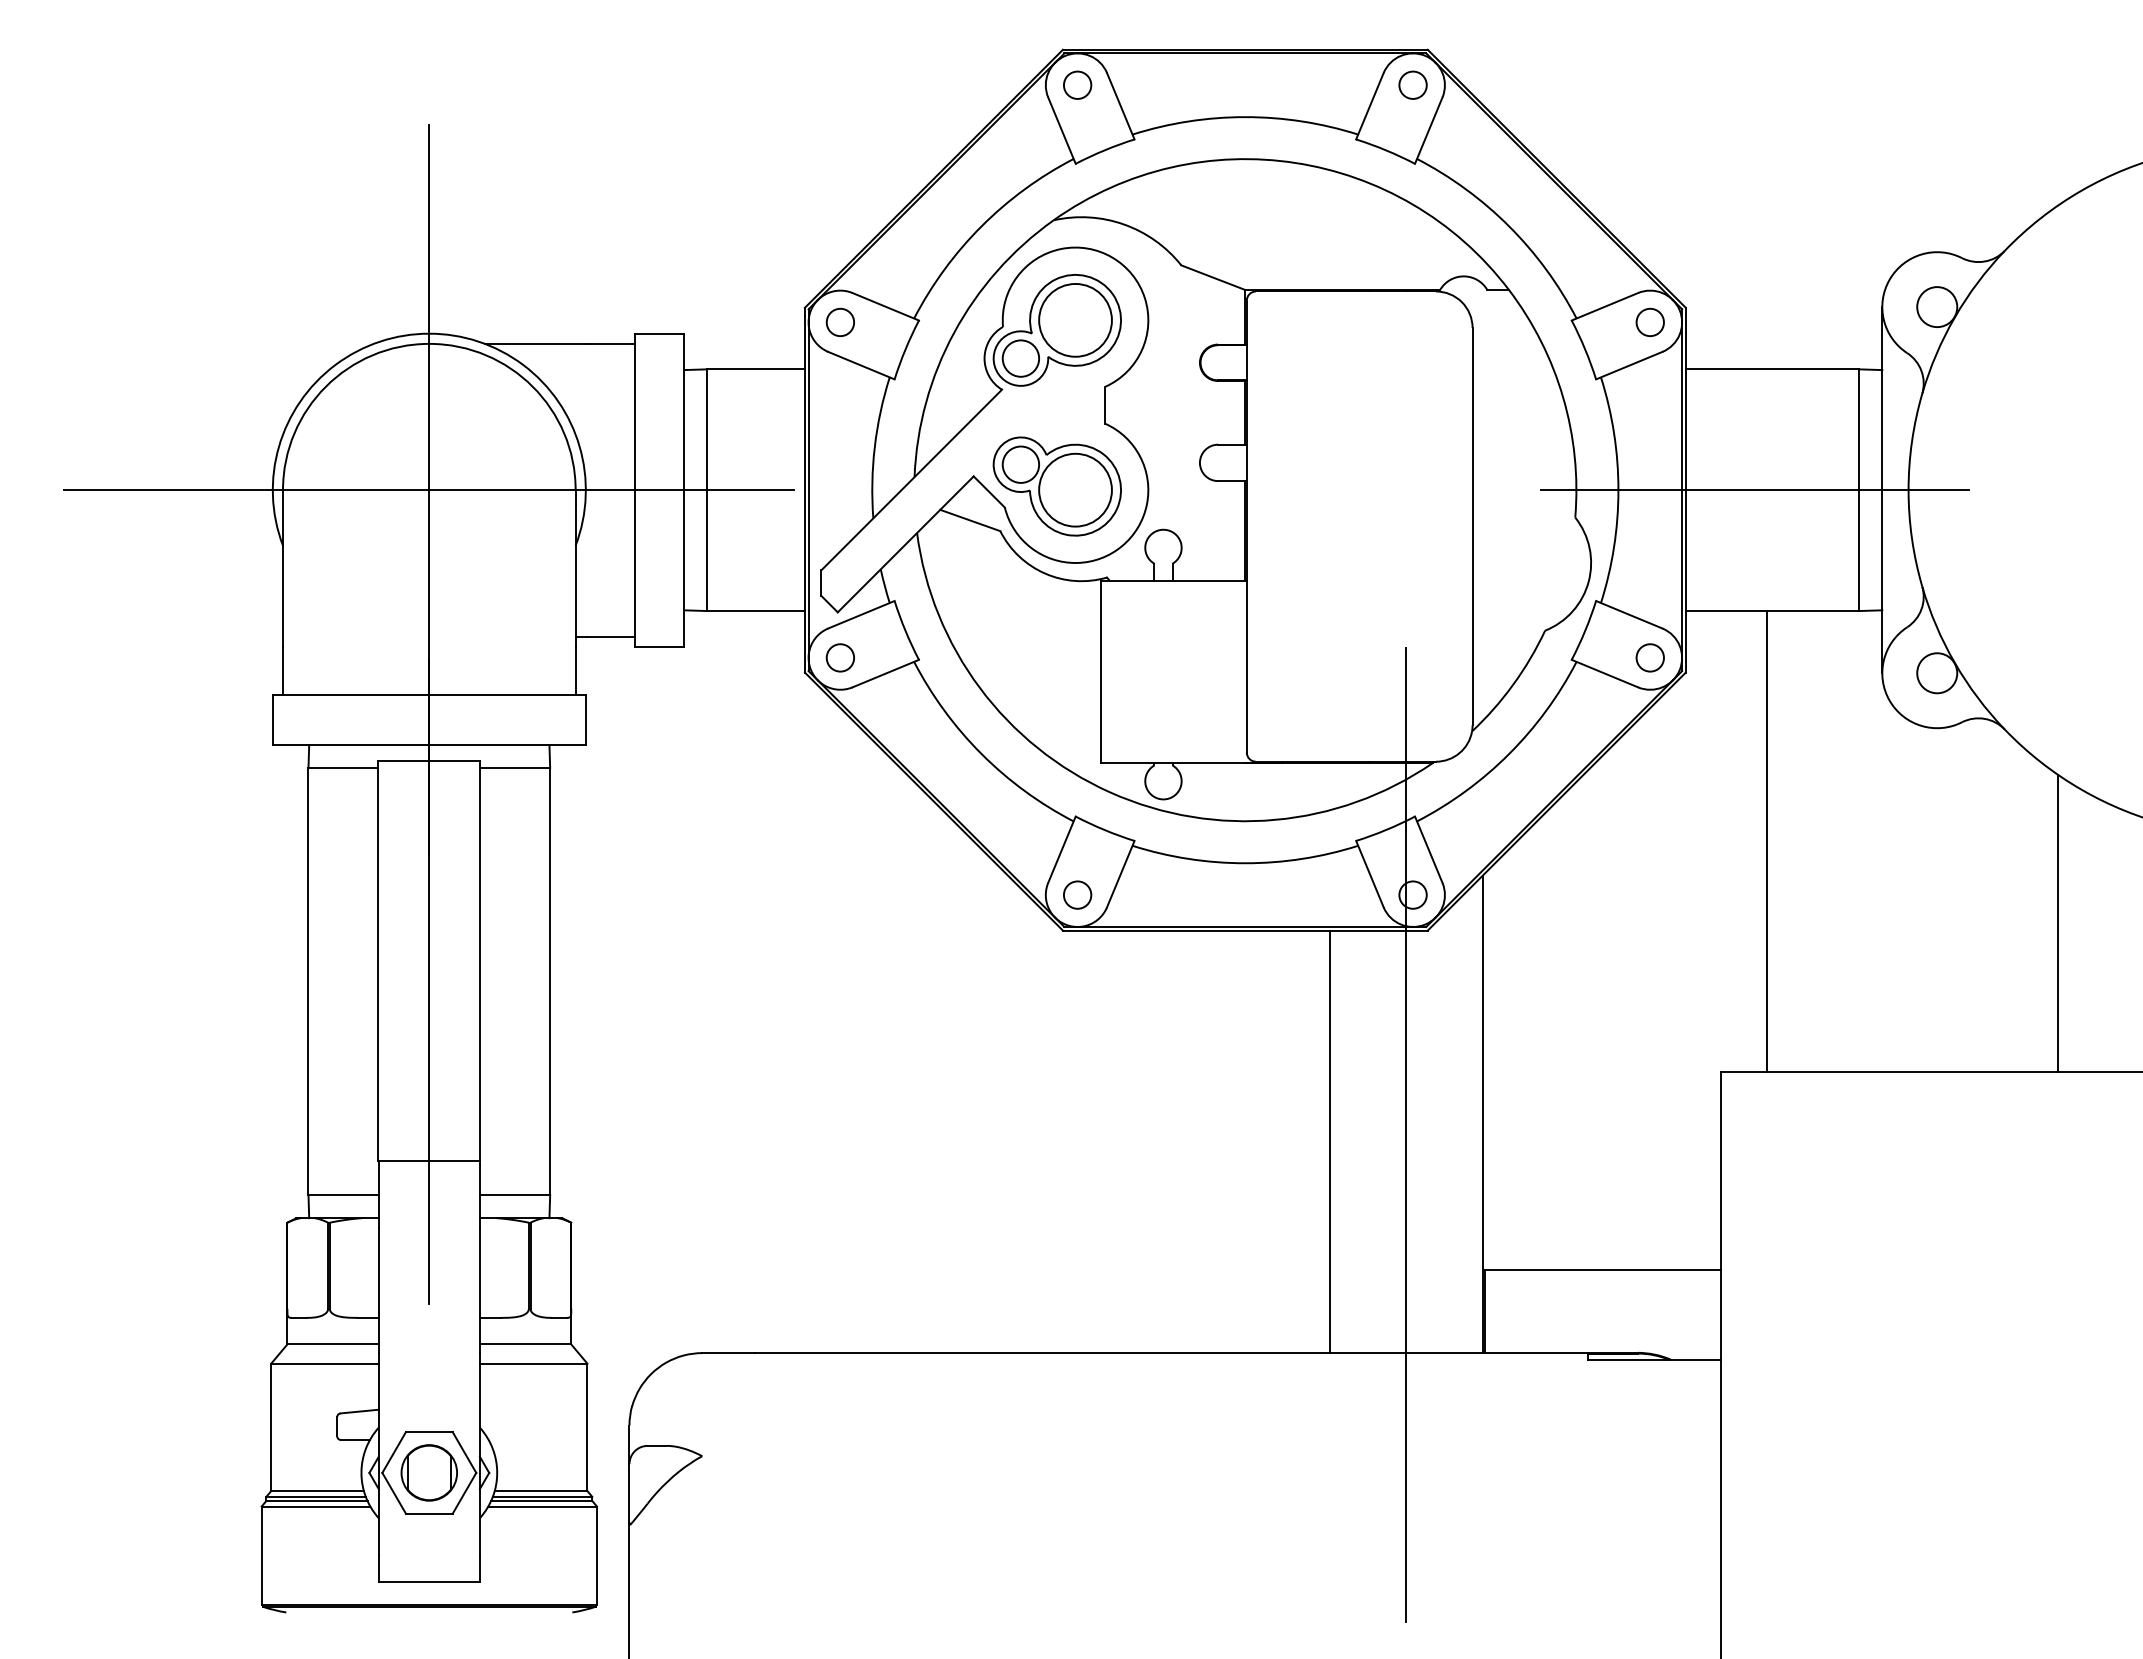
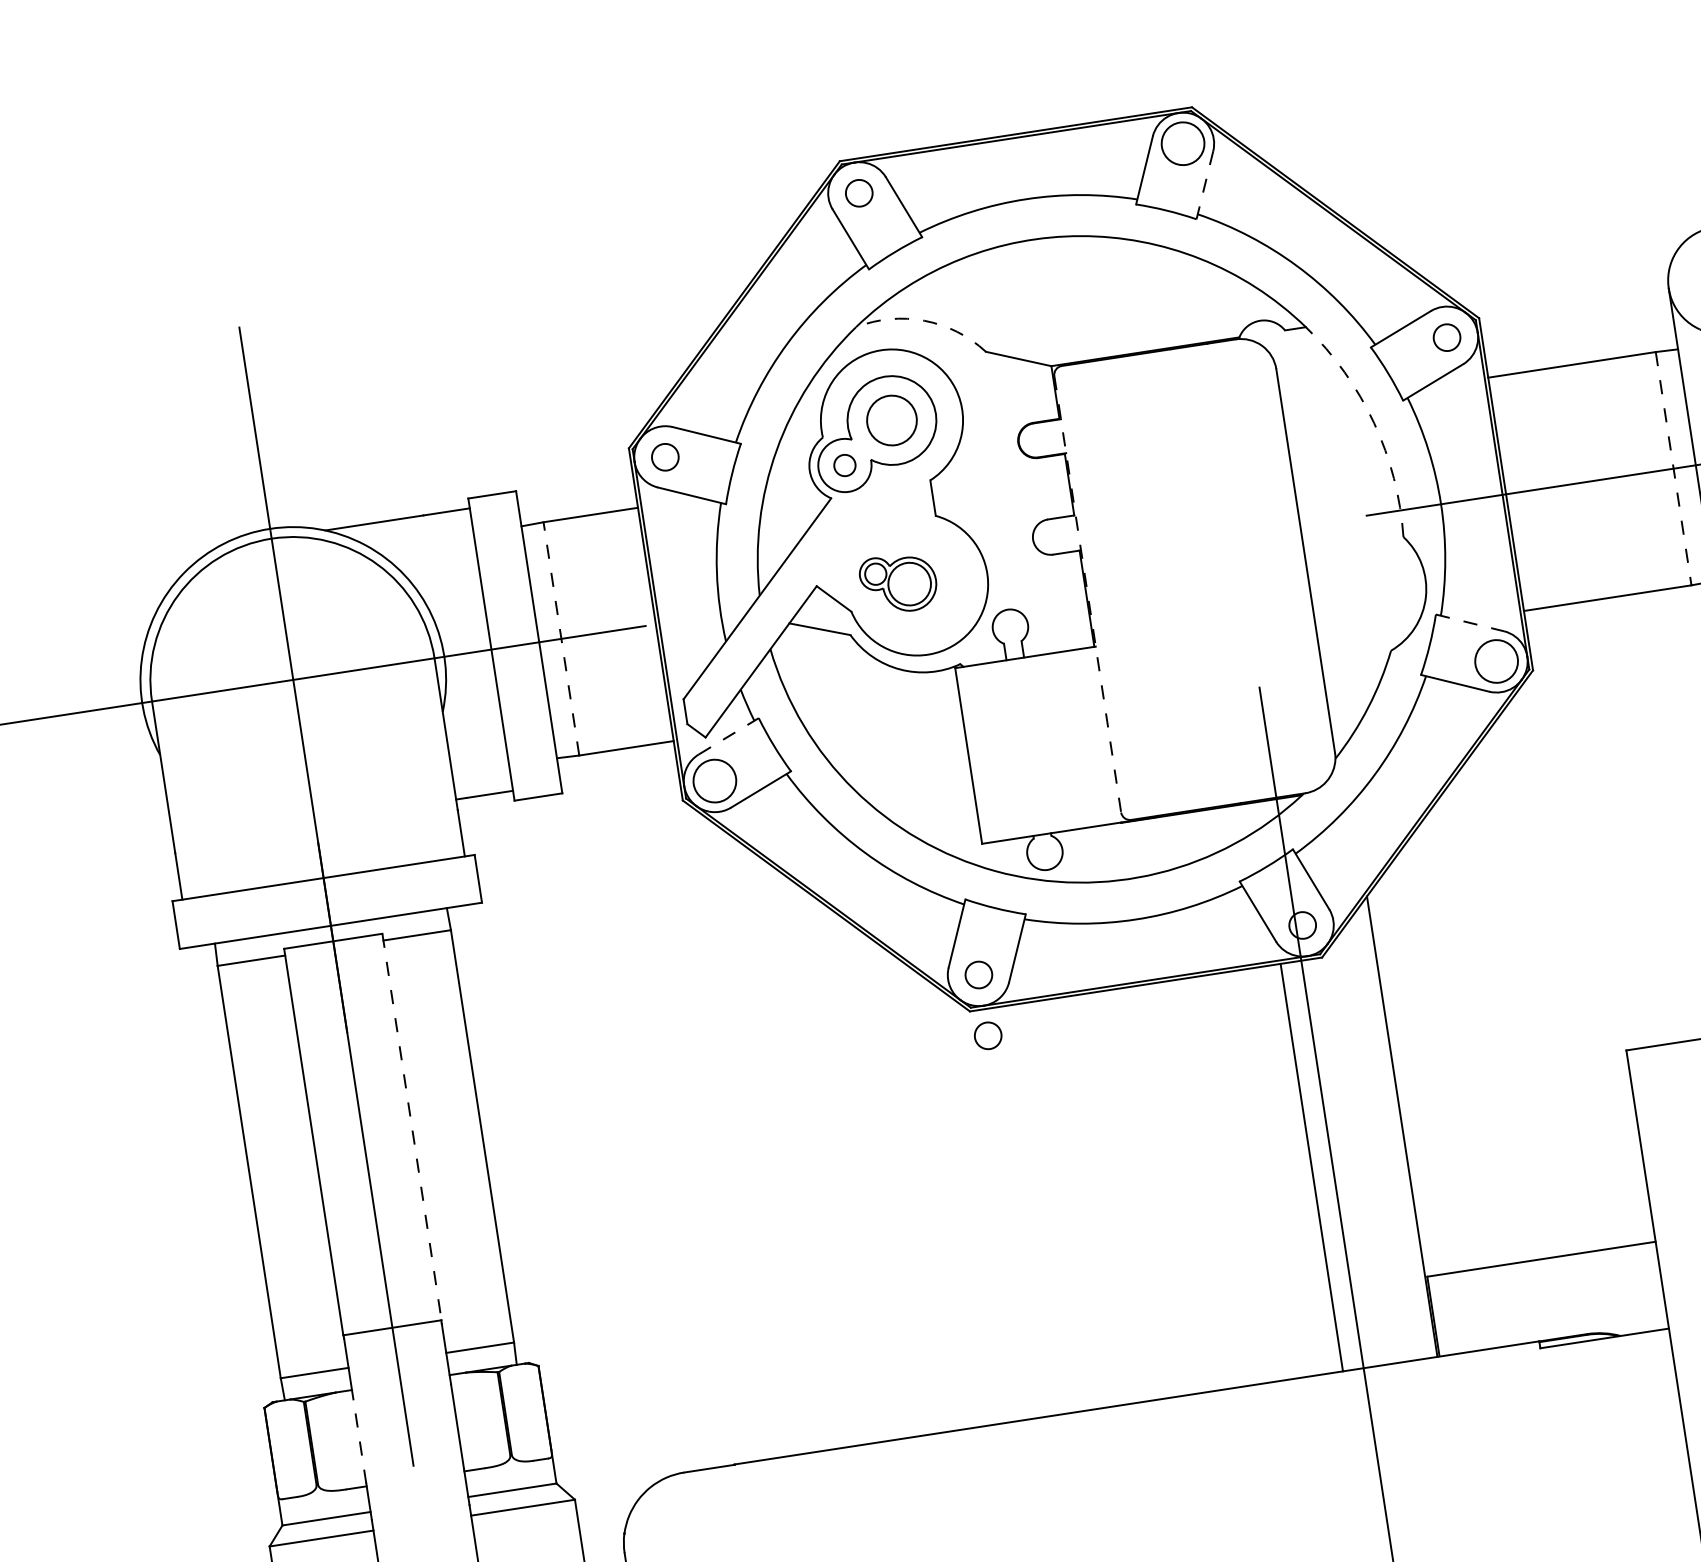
circle: (1412, 84) -> (1182, 143), size x1.6
line: (1428, 130) -> (1204, 185), solid -> dashed
arc: (1123, 224) -> (924, 320), solid -> dashed
circle: (1075, 319) -> (891, 419), size x0.7
circle: (1020, 358) -> (844, 465), size x0.6
arc: (1563, 397) -> (1374, 422), solid -> dashed
part: (1056, 486) -> (898, 583), size x0.6
line: (707, 490) -> (561, 639), solid -> dashed
line: (1859, 490) -> (1673, 468), solid -> dashed
line: (1246, 527) -> (1087, 595), solid -> dashed
line: (861, 614) -> (728, 736), solid -> dashed
line: (1629, 614) -> (1470, 622), solid -> dashed
circle: (840, 657) -> (714, 780), size x1.6
circle: (1649, 657) -> (1495, 661), size x1.6
line: (1766, 841) -> (1635, 821), removed
circle: (1077, 957) -> (987, 1035), added
line: (480, 961) -> (412, 1127), solid -> dashed
line: (1329, 1141) -> (1311, 1167), moved
line: (378, 1271) -> (359, 1441), solid -> dashed

